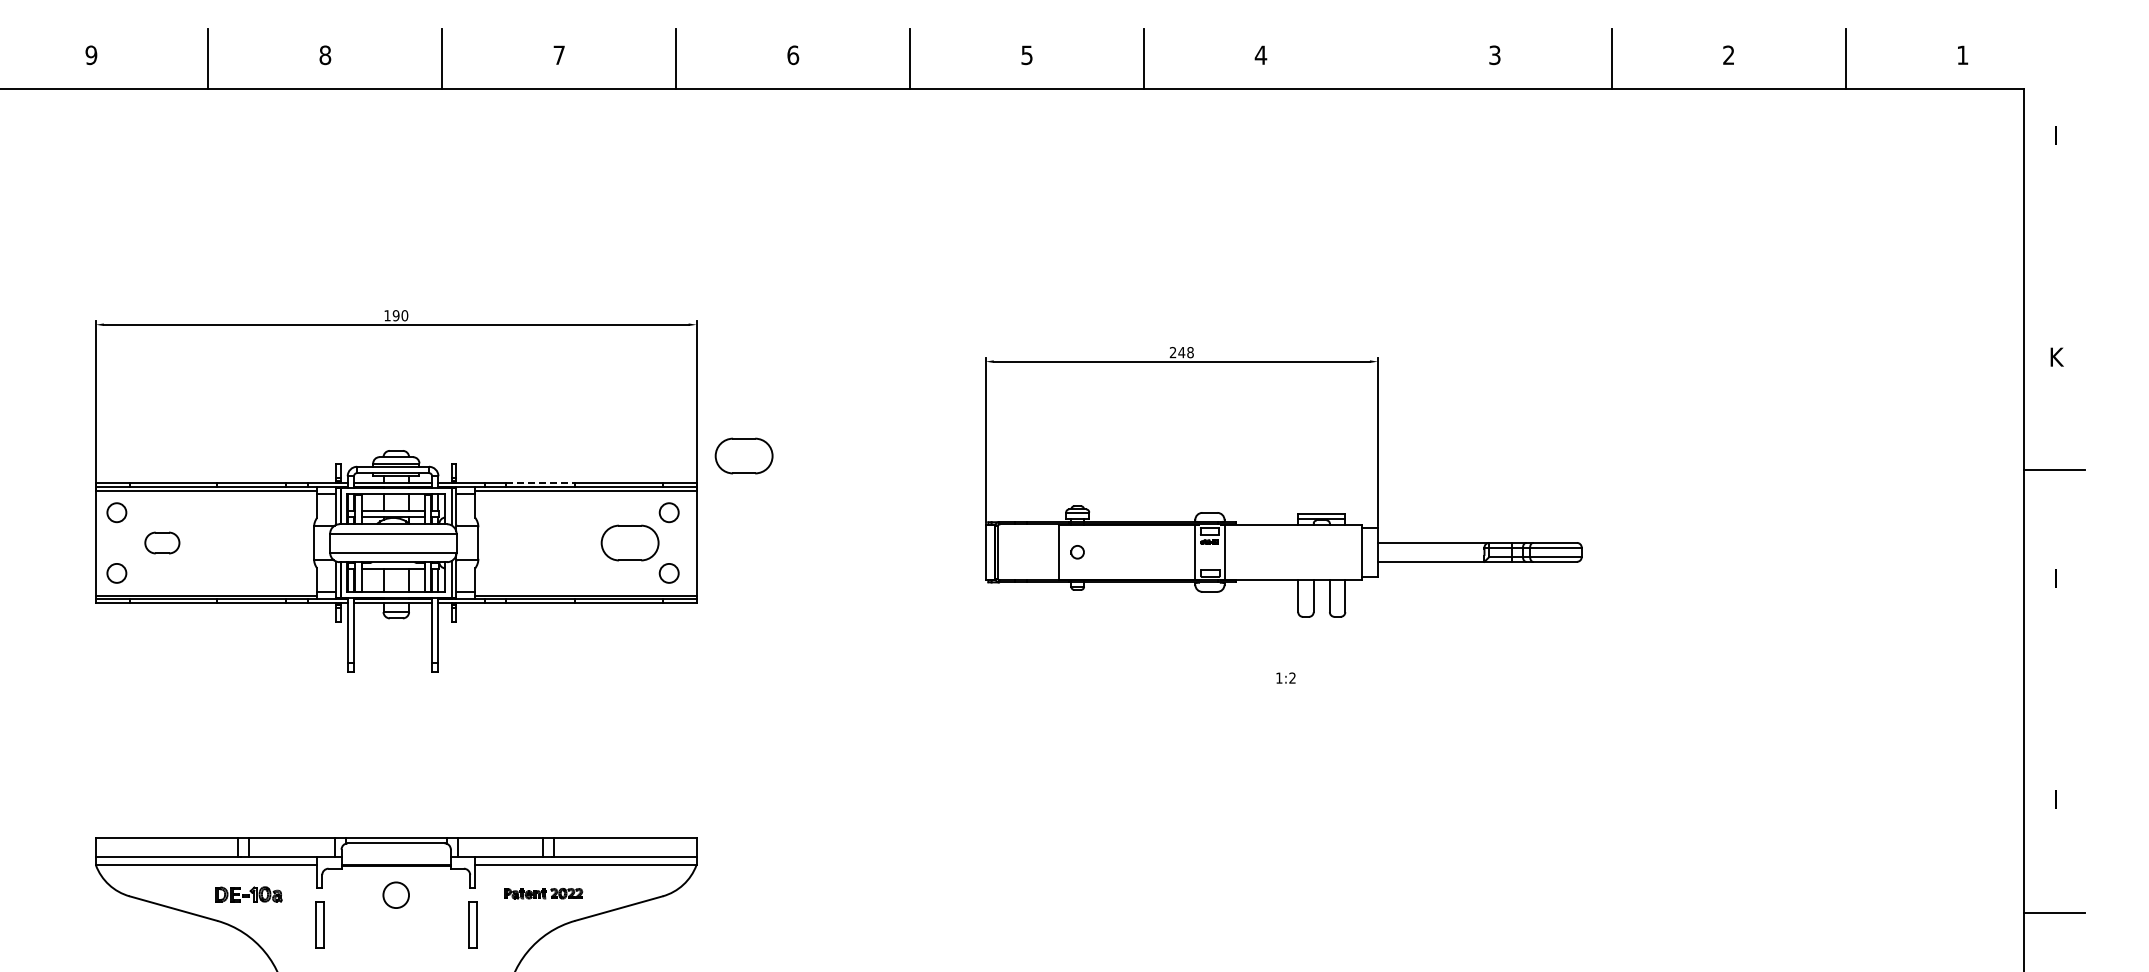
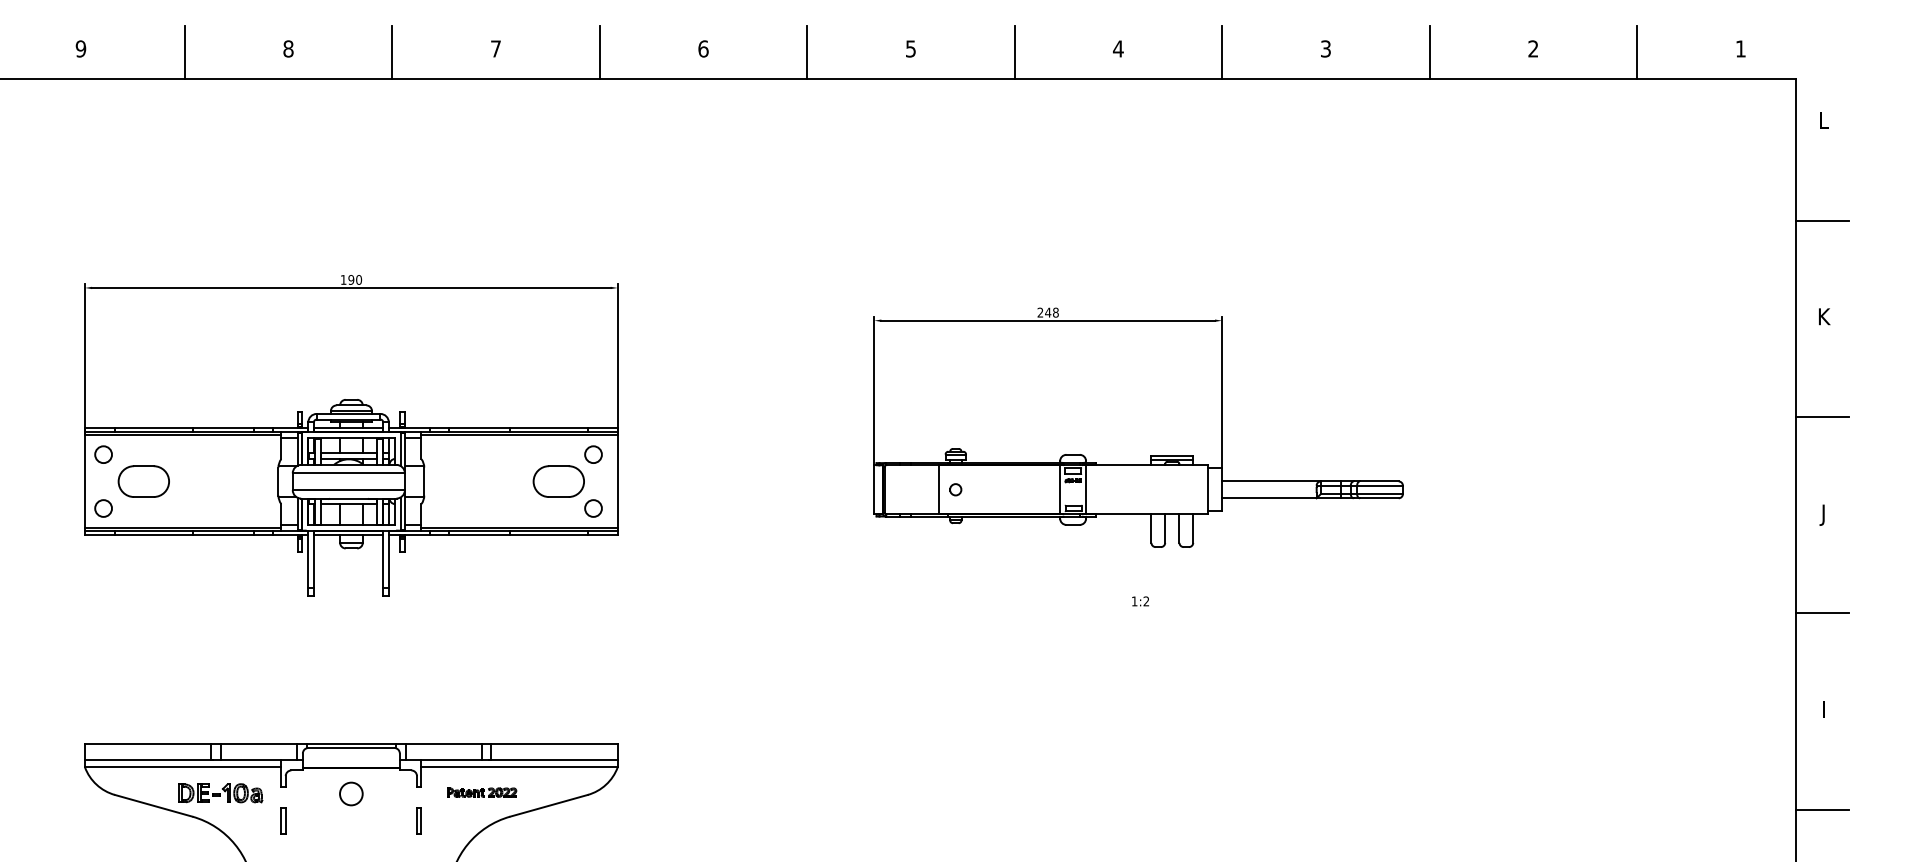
line: (1378, 59) -> (1222, 52), added
text: (2056, 135) -> (1824, 120), I -> L
line: (2054, 248) -> (1822, 220), added
part: (743, 455) -> (659, 403), removed
line: (540, 482) -> (479, 427), dashed -> solid
part: (162, 542) -> (144, 481), size x1.67
text: (2054, 581) -> (1822, 515), I -> J
line: (2054, 691) -> (1822, 613), added
part: (248, 894) -> (220, 793), size x1.43
part: (319, 925) -> (283, 820), size x0.62
part: (472, 925) -> (419, 820), size x0.62

